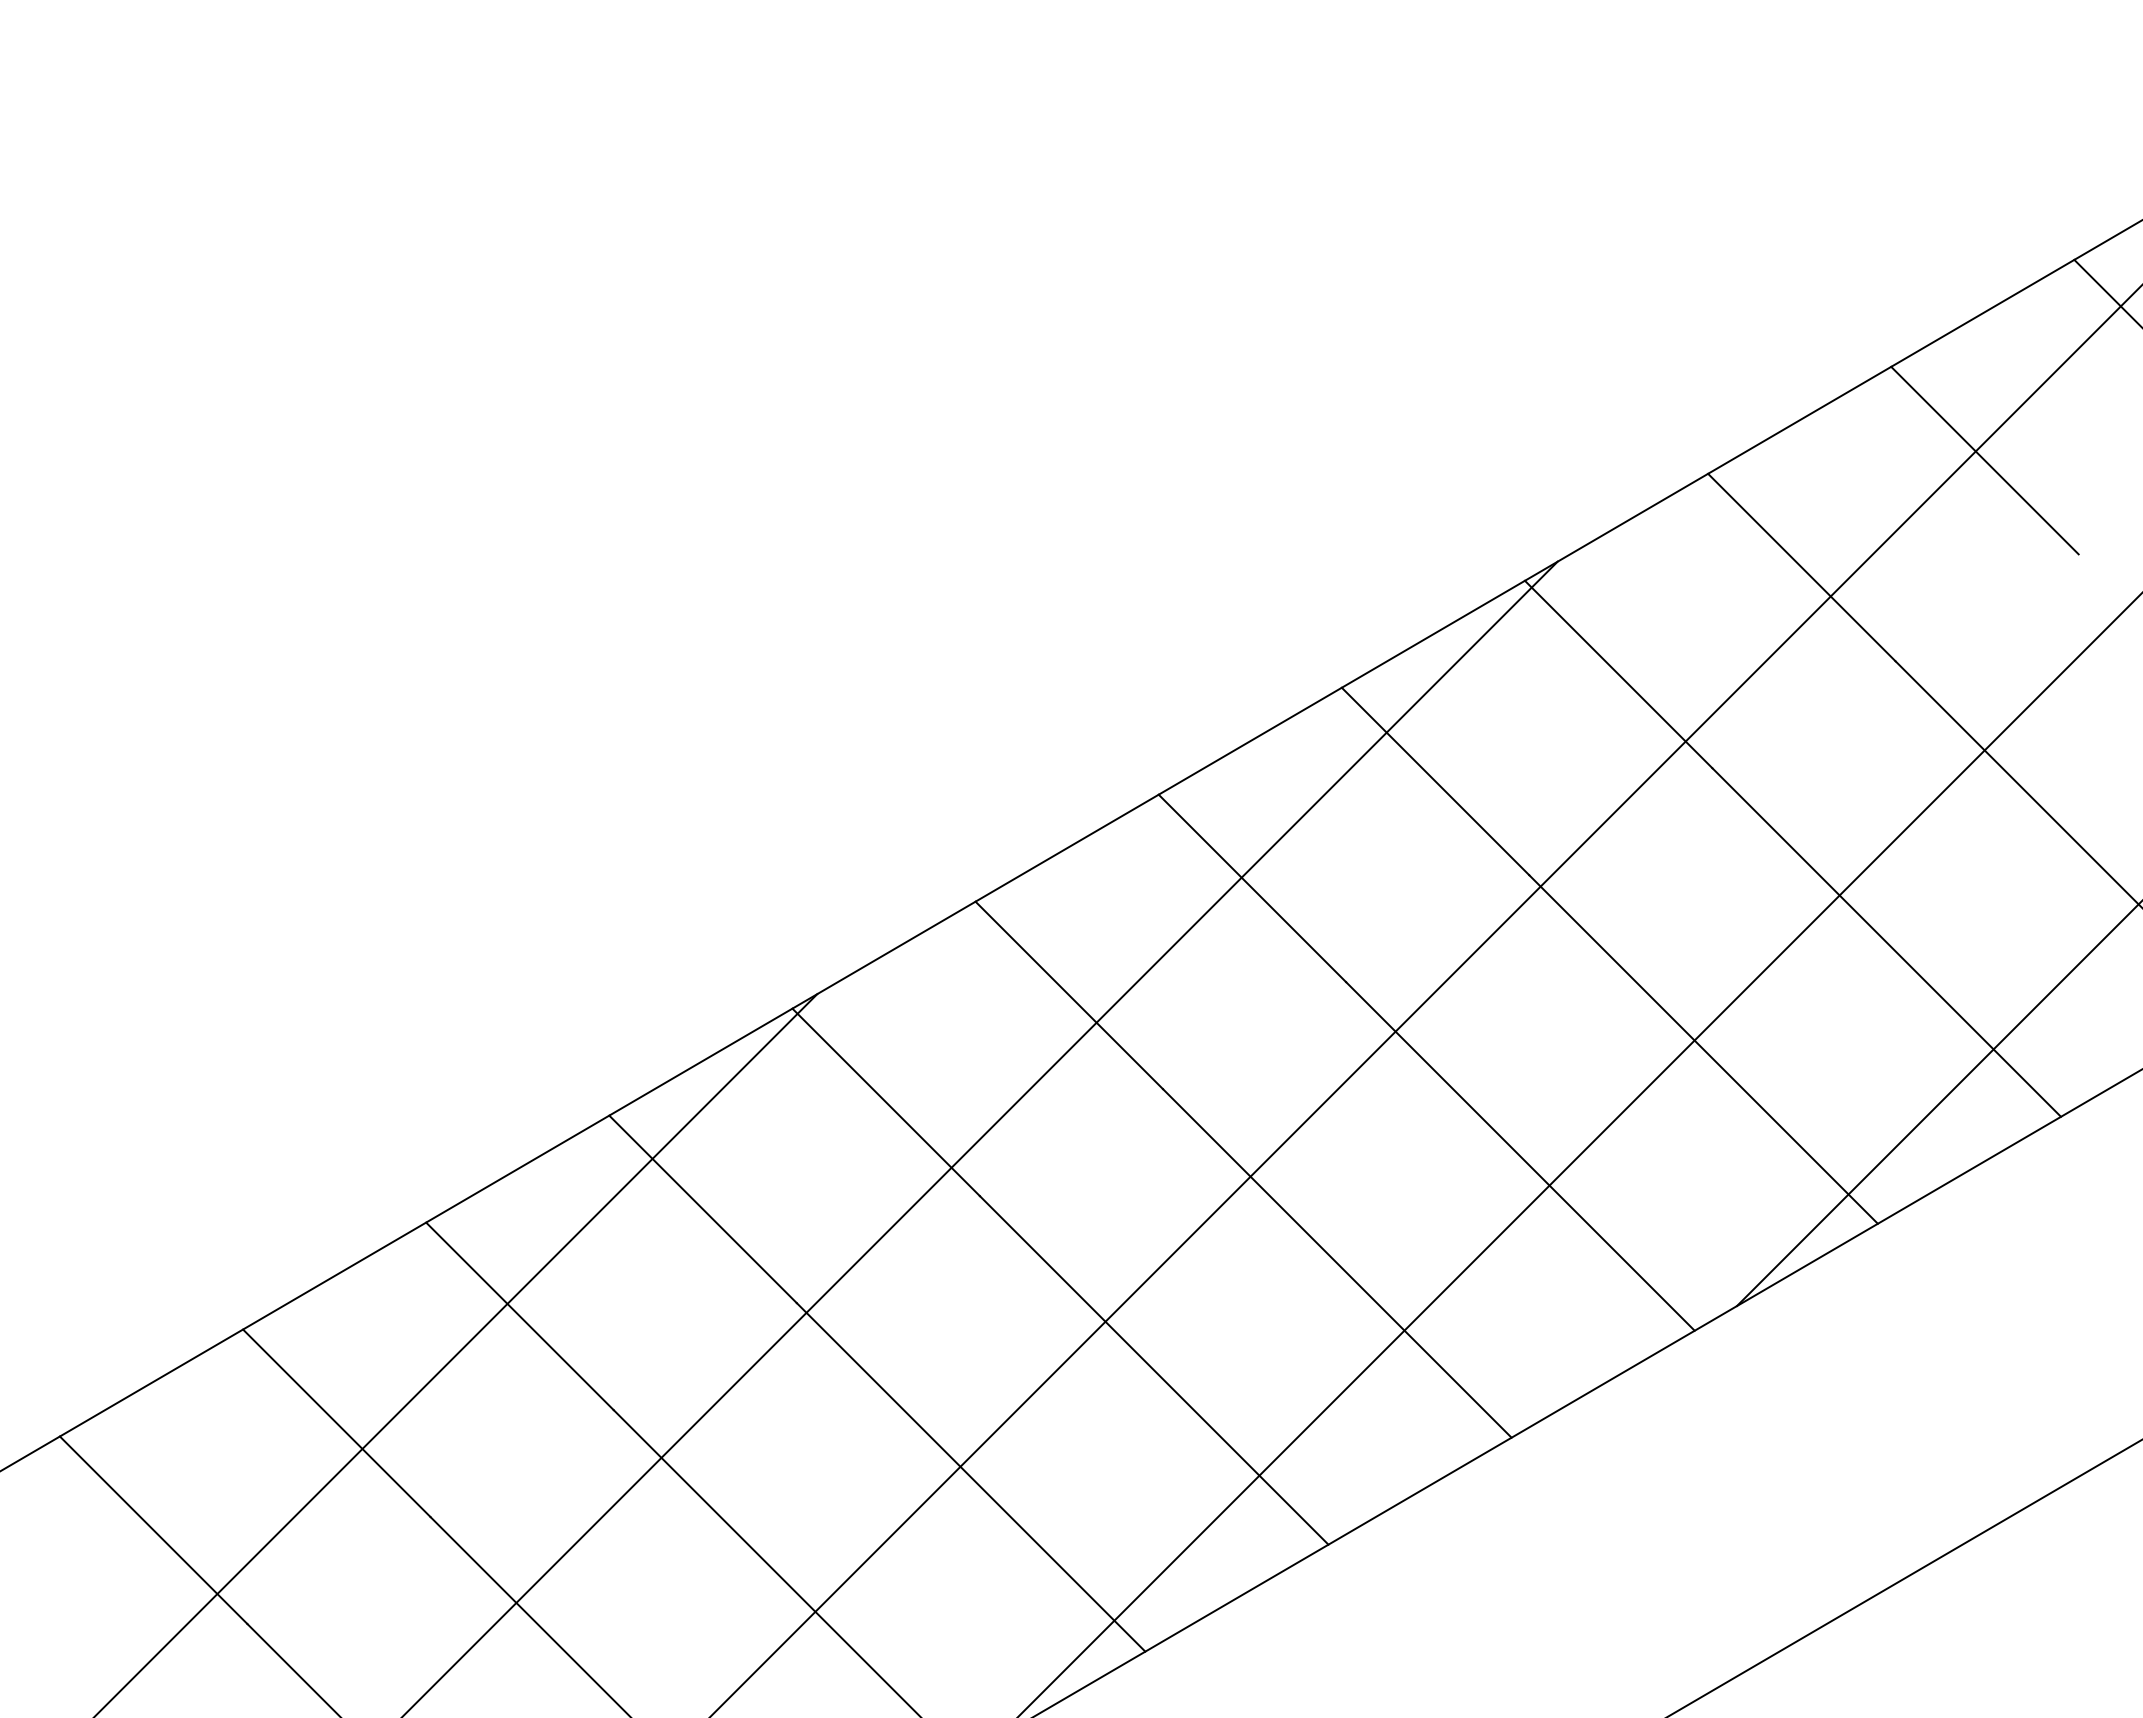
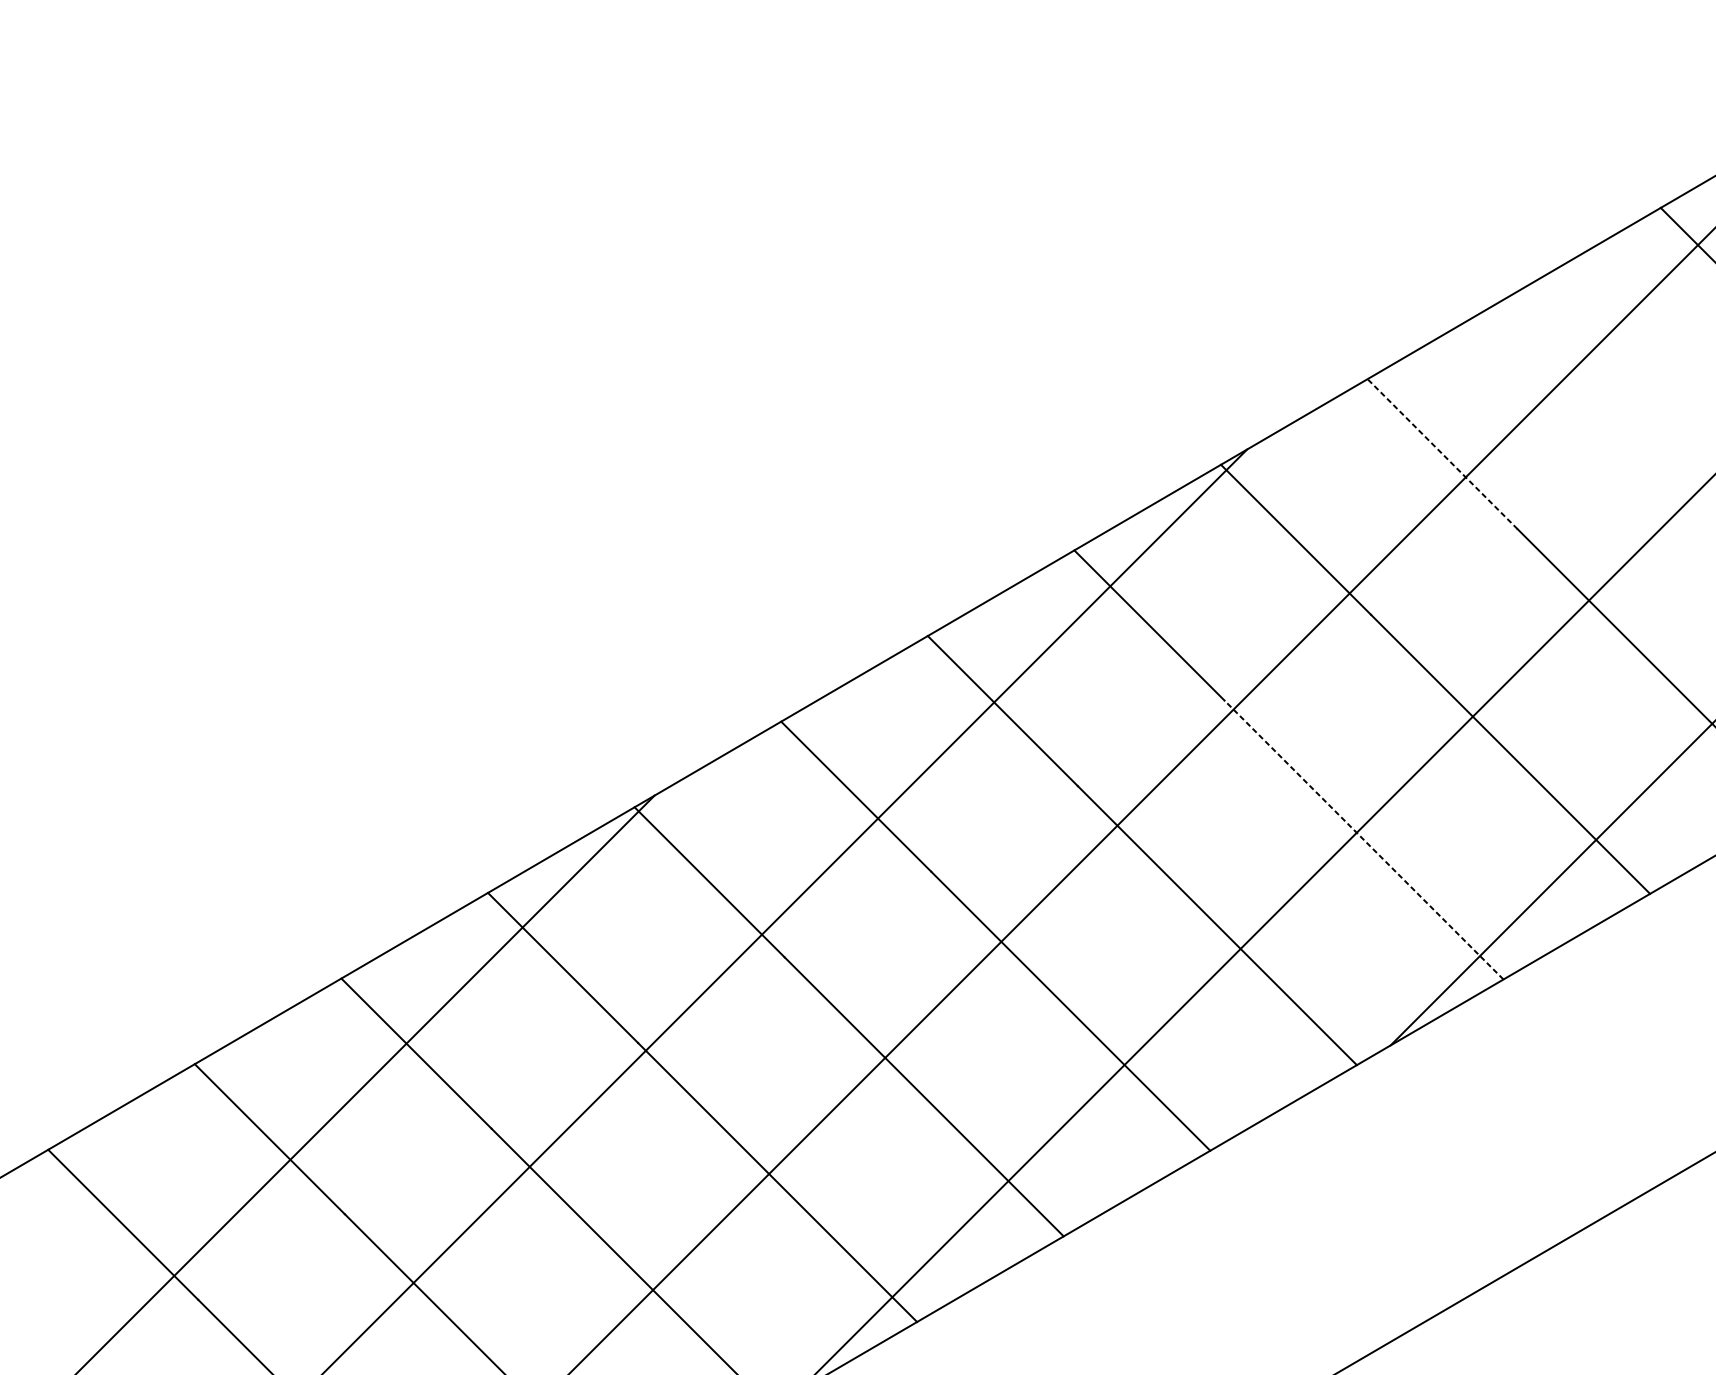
line: (1984, 460) -> (1588, 368), removed
line: (1801, 567) -> (1442, 454), solid -> dashed
line: (1703, 1049) -> (1363, 839), solid -> dashed

